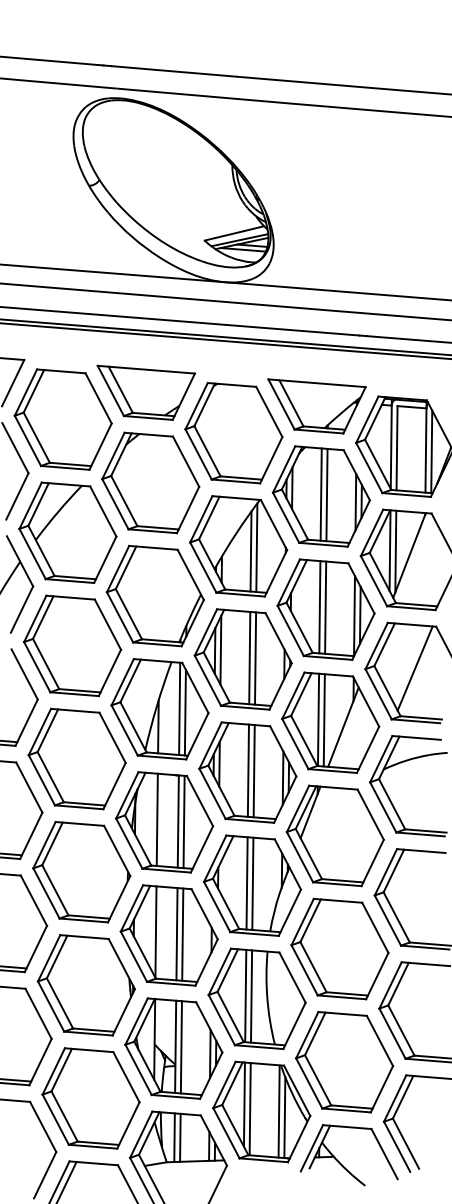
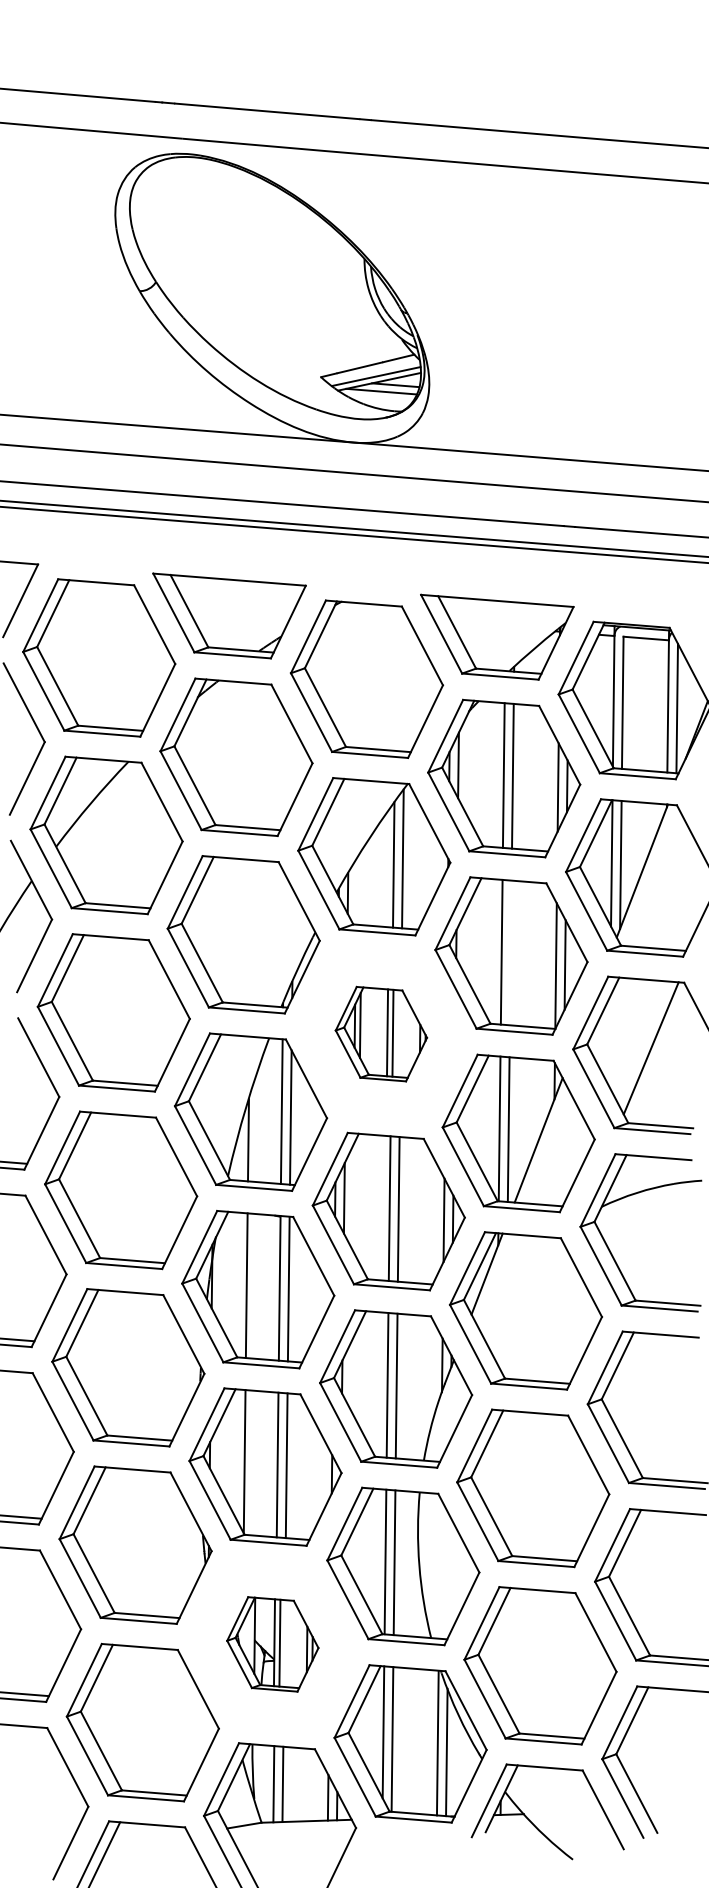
line: (325, 607) -> (510, 952), removed
part: (242, 659) -> (380, 1034), size x0.6
part: (173, 1048) -> (272, 1644), size x0.6

